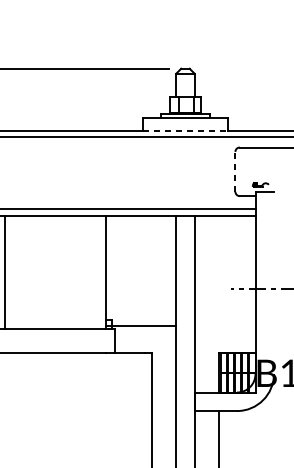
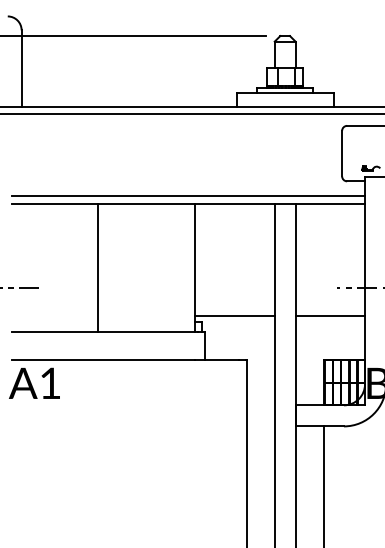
line: (185, 130) -> (285, 106), dashed -> solid
line: (235, 171) -> (342, 153), dashed -> solid
line: (5, 271) -> (97, 267), moved
line: (225, 314) -> (330, 316), added
line: (141, 326) -> (234, 316), moved

